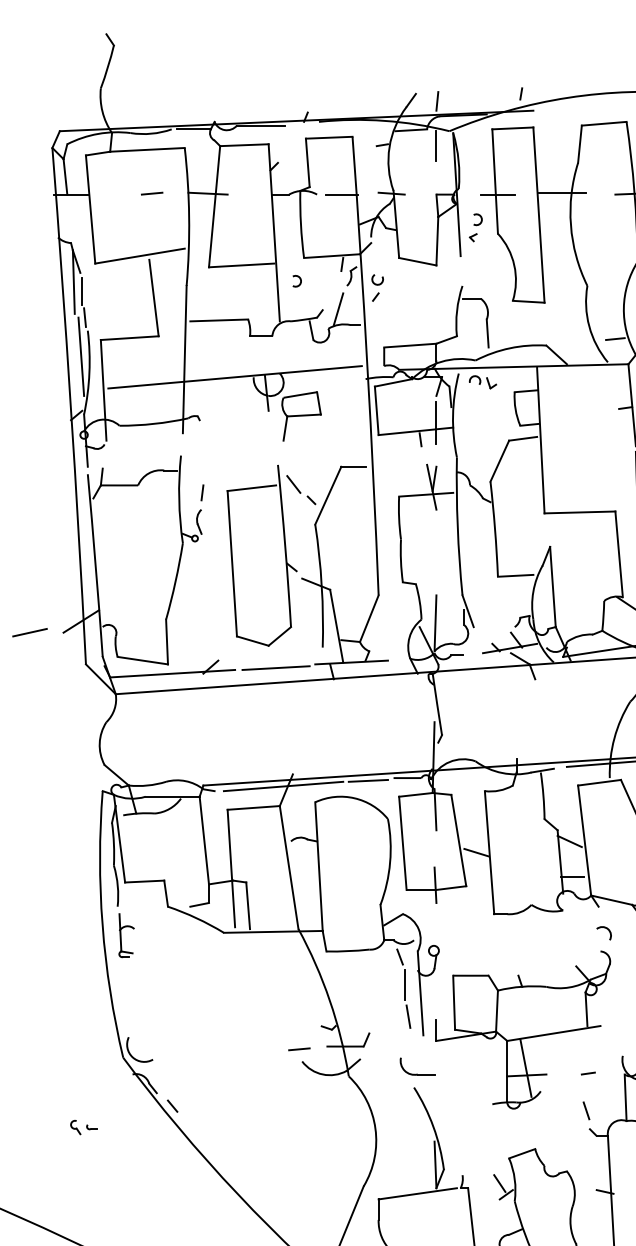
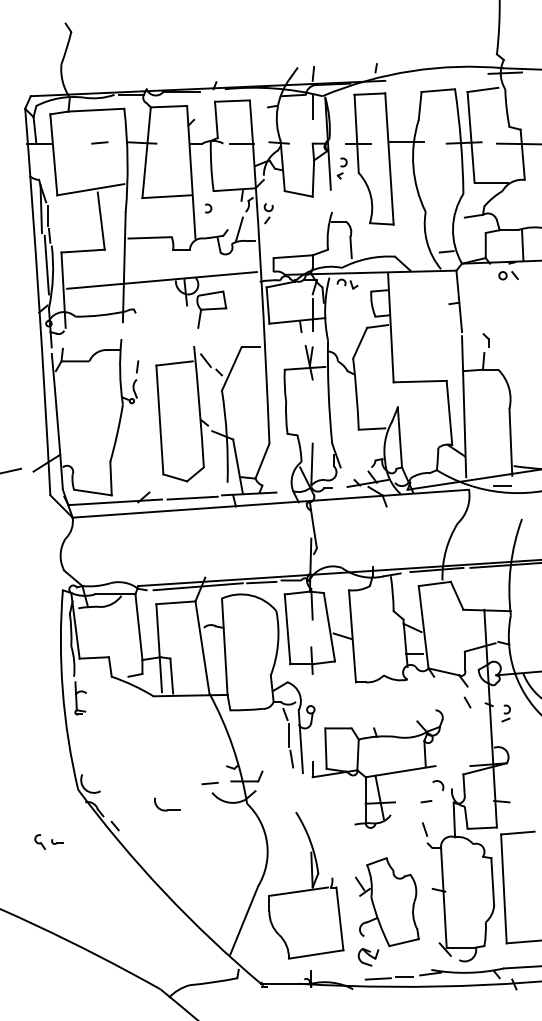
arc: (607, 930) -> (440, 783), moved
part: (417, 1066) -> (167, 804), moved
part: (83, 1126) -> (48, 841), size x1.4

